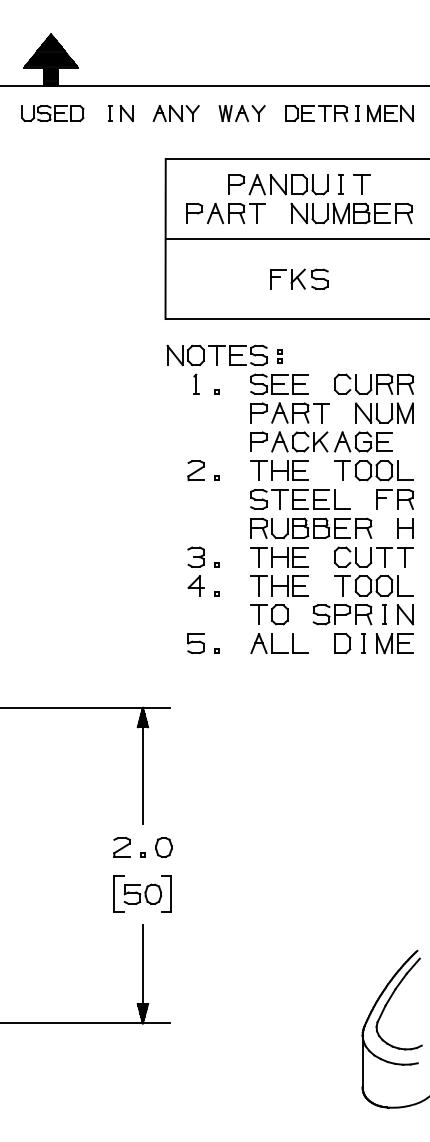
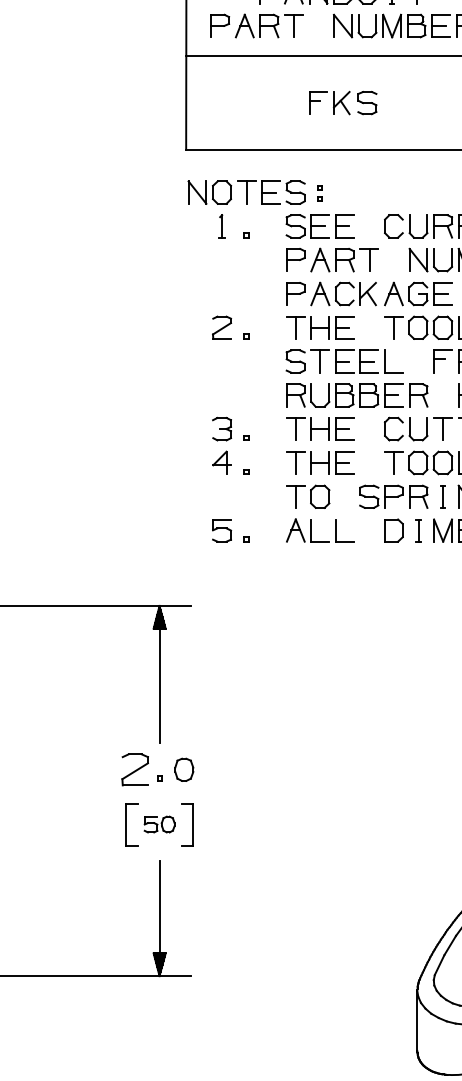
part: (121, 847) -> (134, 769), size x1.4
part: (142, 893) -> (159, 823), size x0.7

